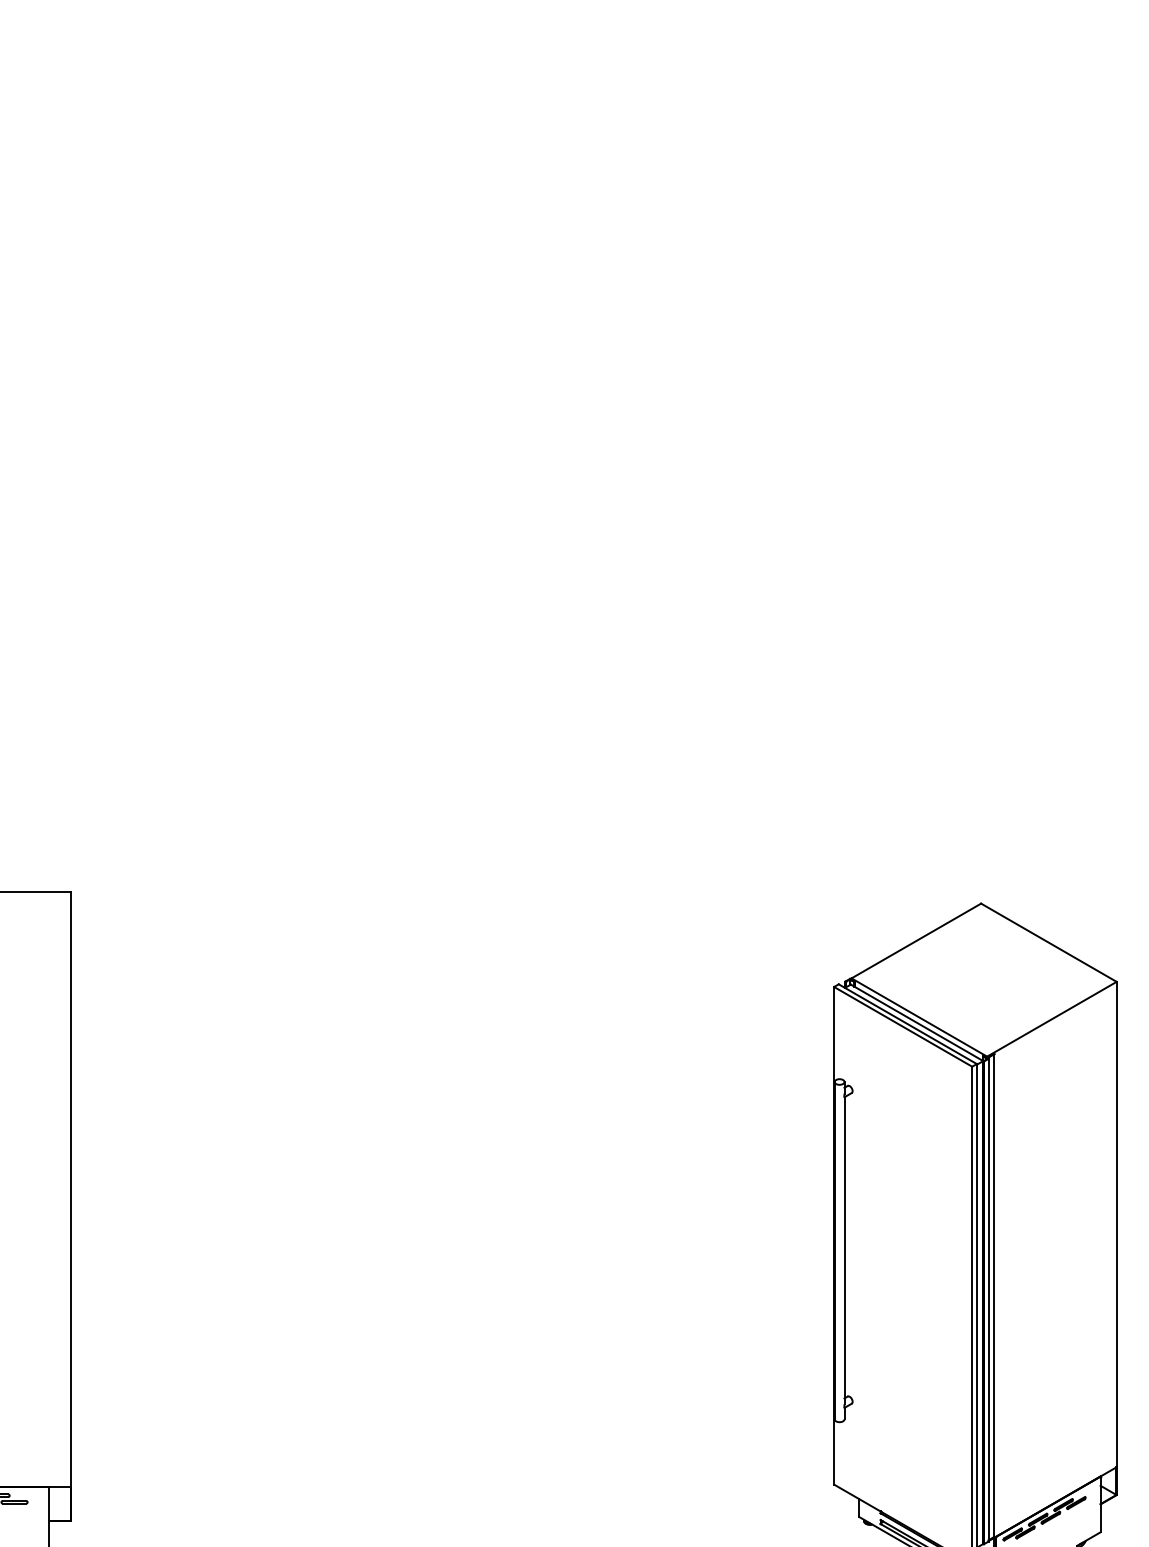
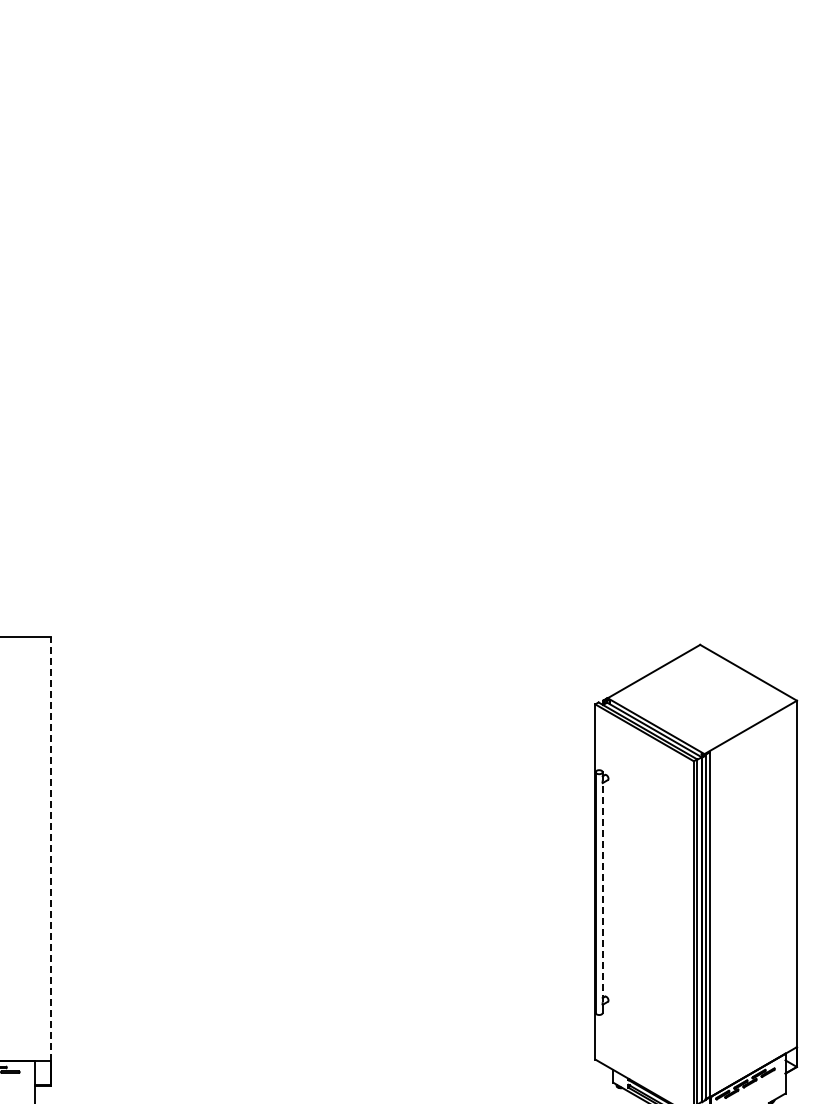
line: (70, 1188) -> (50, 848), solid -> dashed
line: (844, 1250) -> (602, 892), solid -> dashed

